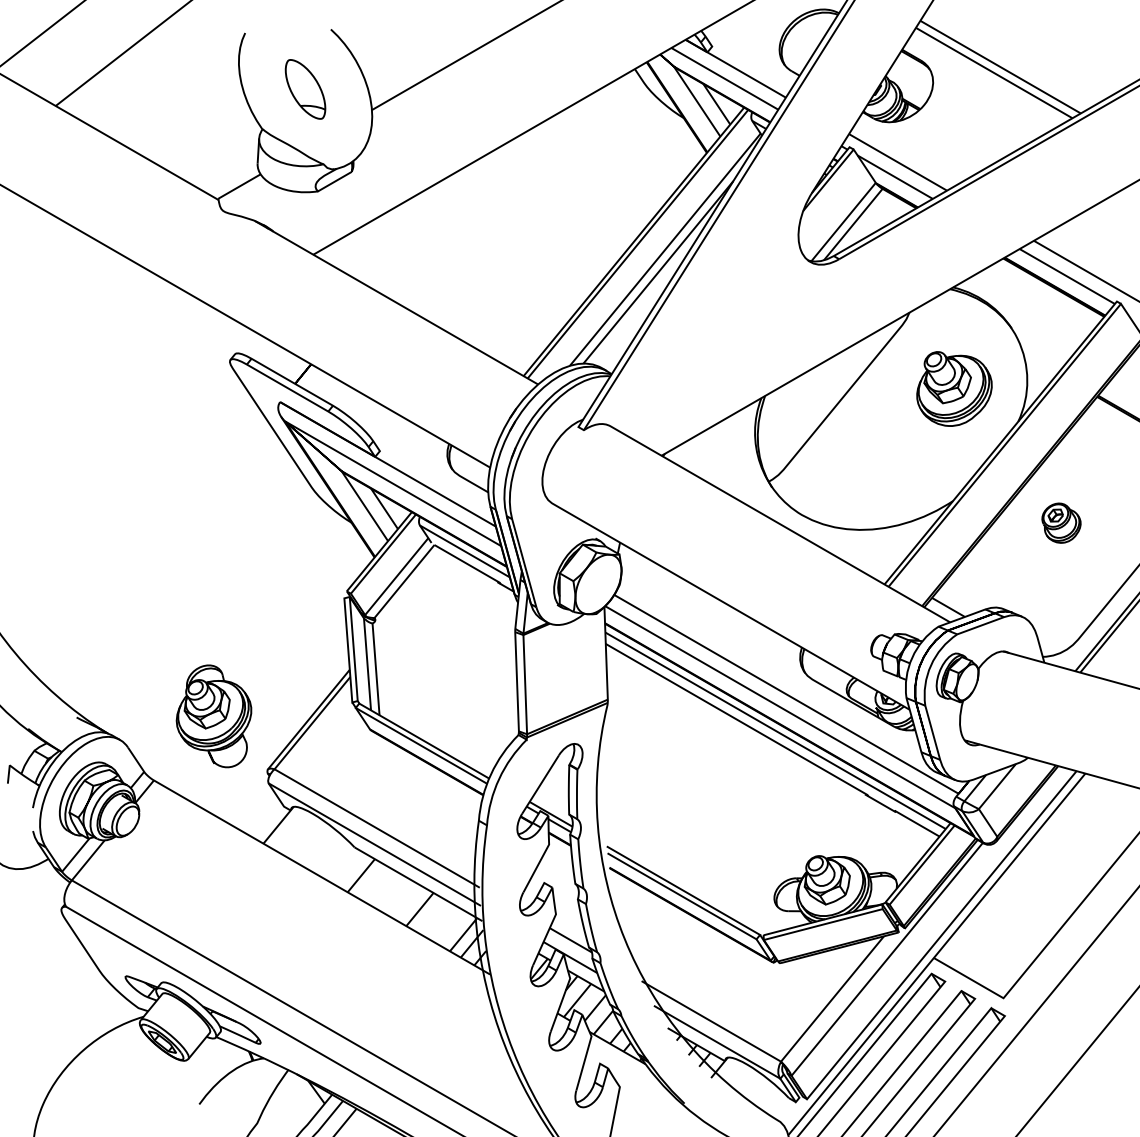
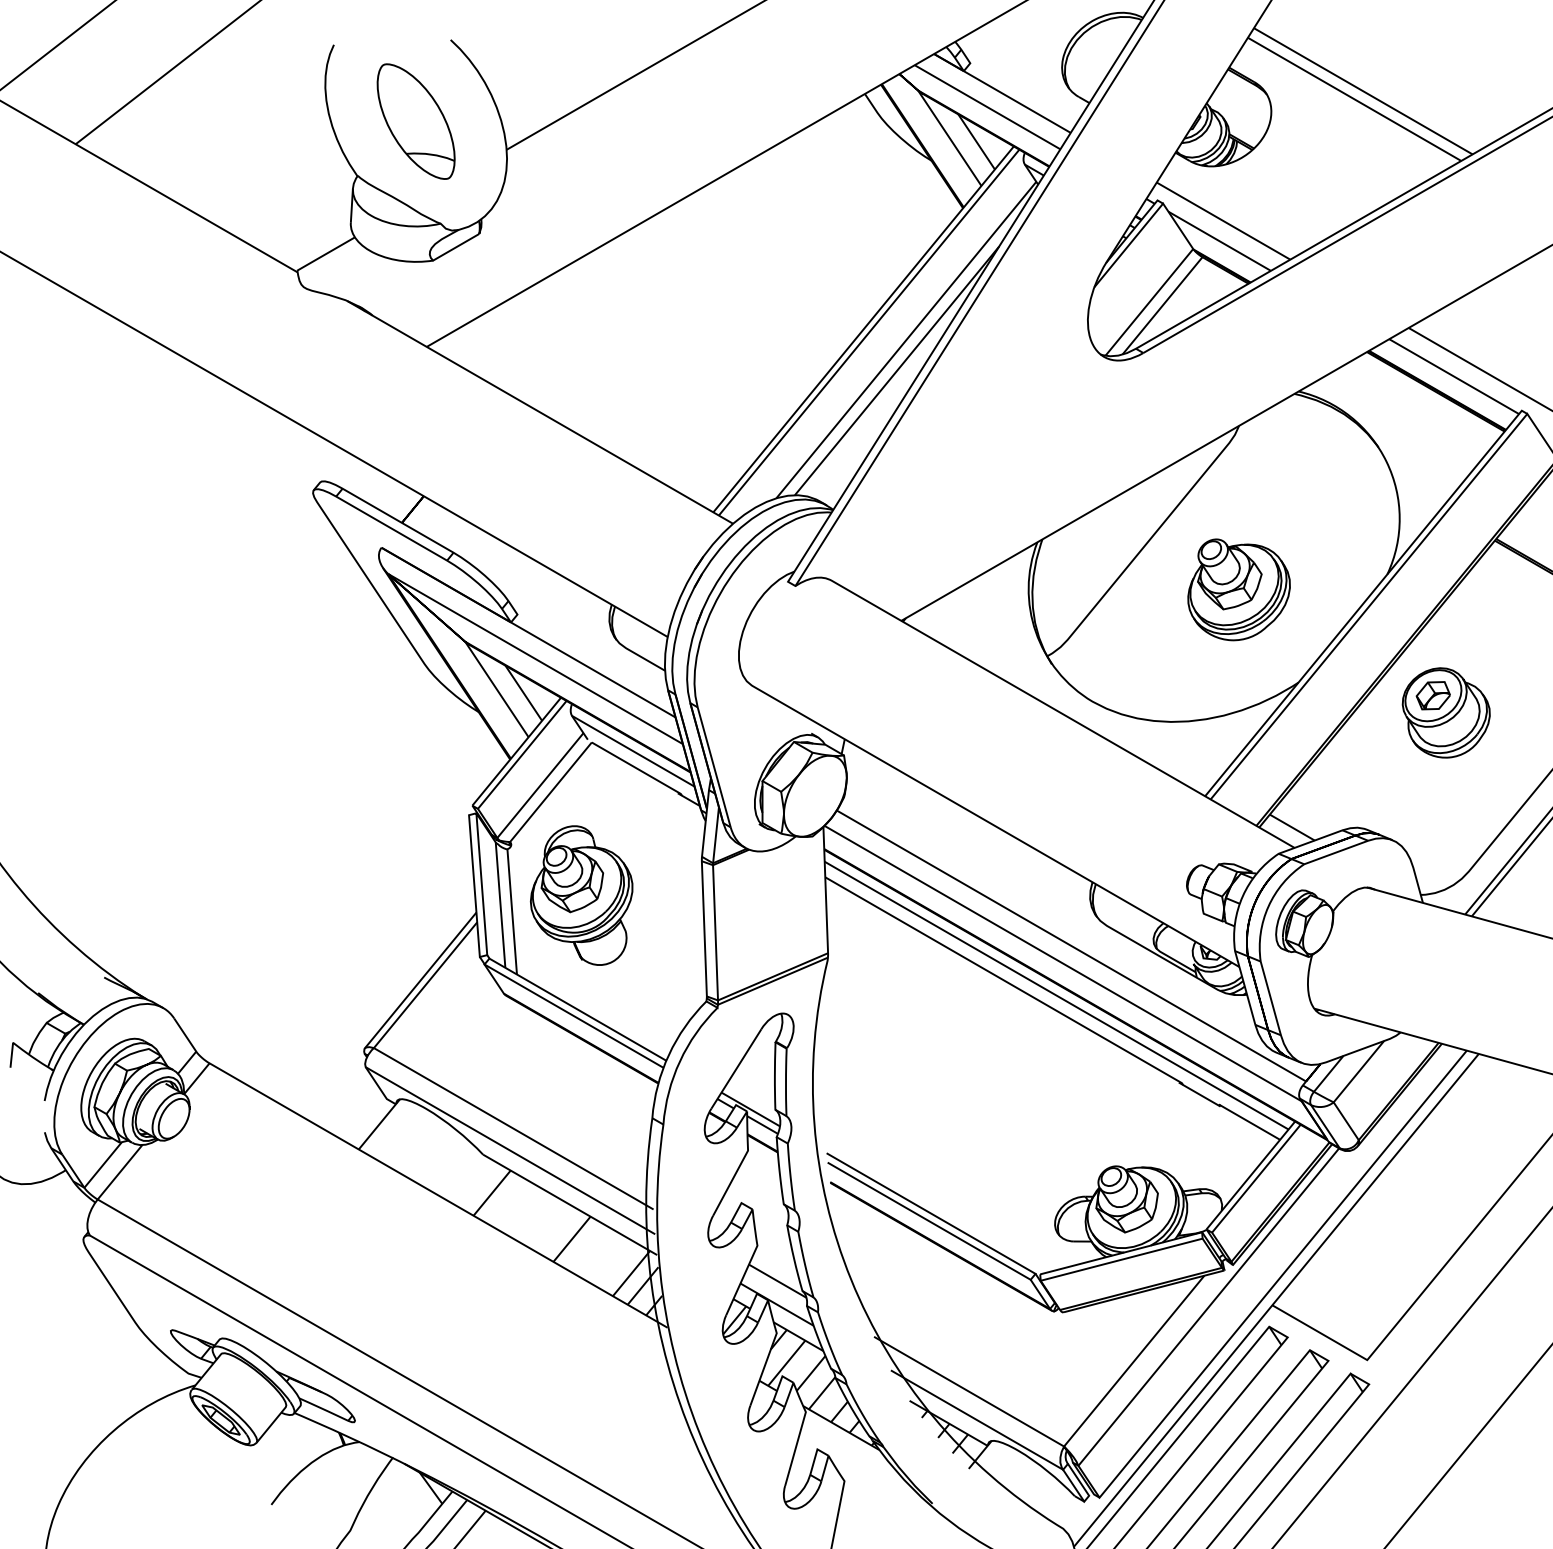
part: (305, 89) -> (416, 121), size x1.43
part: (954, 388) -> (1239, 589), moved
part: (1061, 522) -> (1446, 711), size x1.67
part: (213, 716) -> (580, 895), moved

